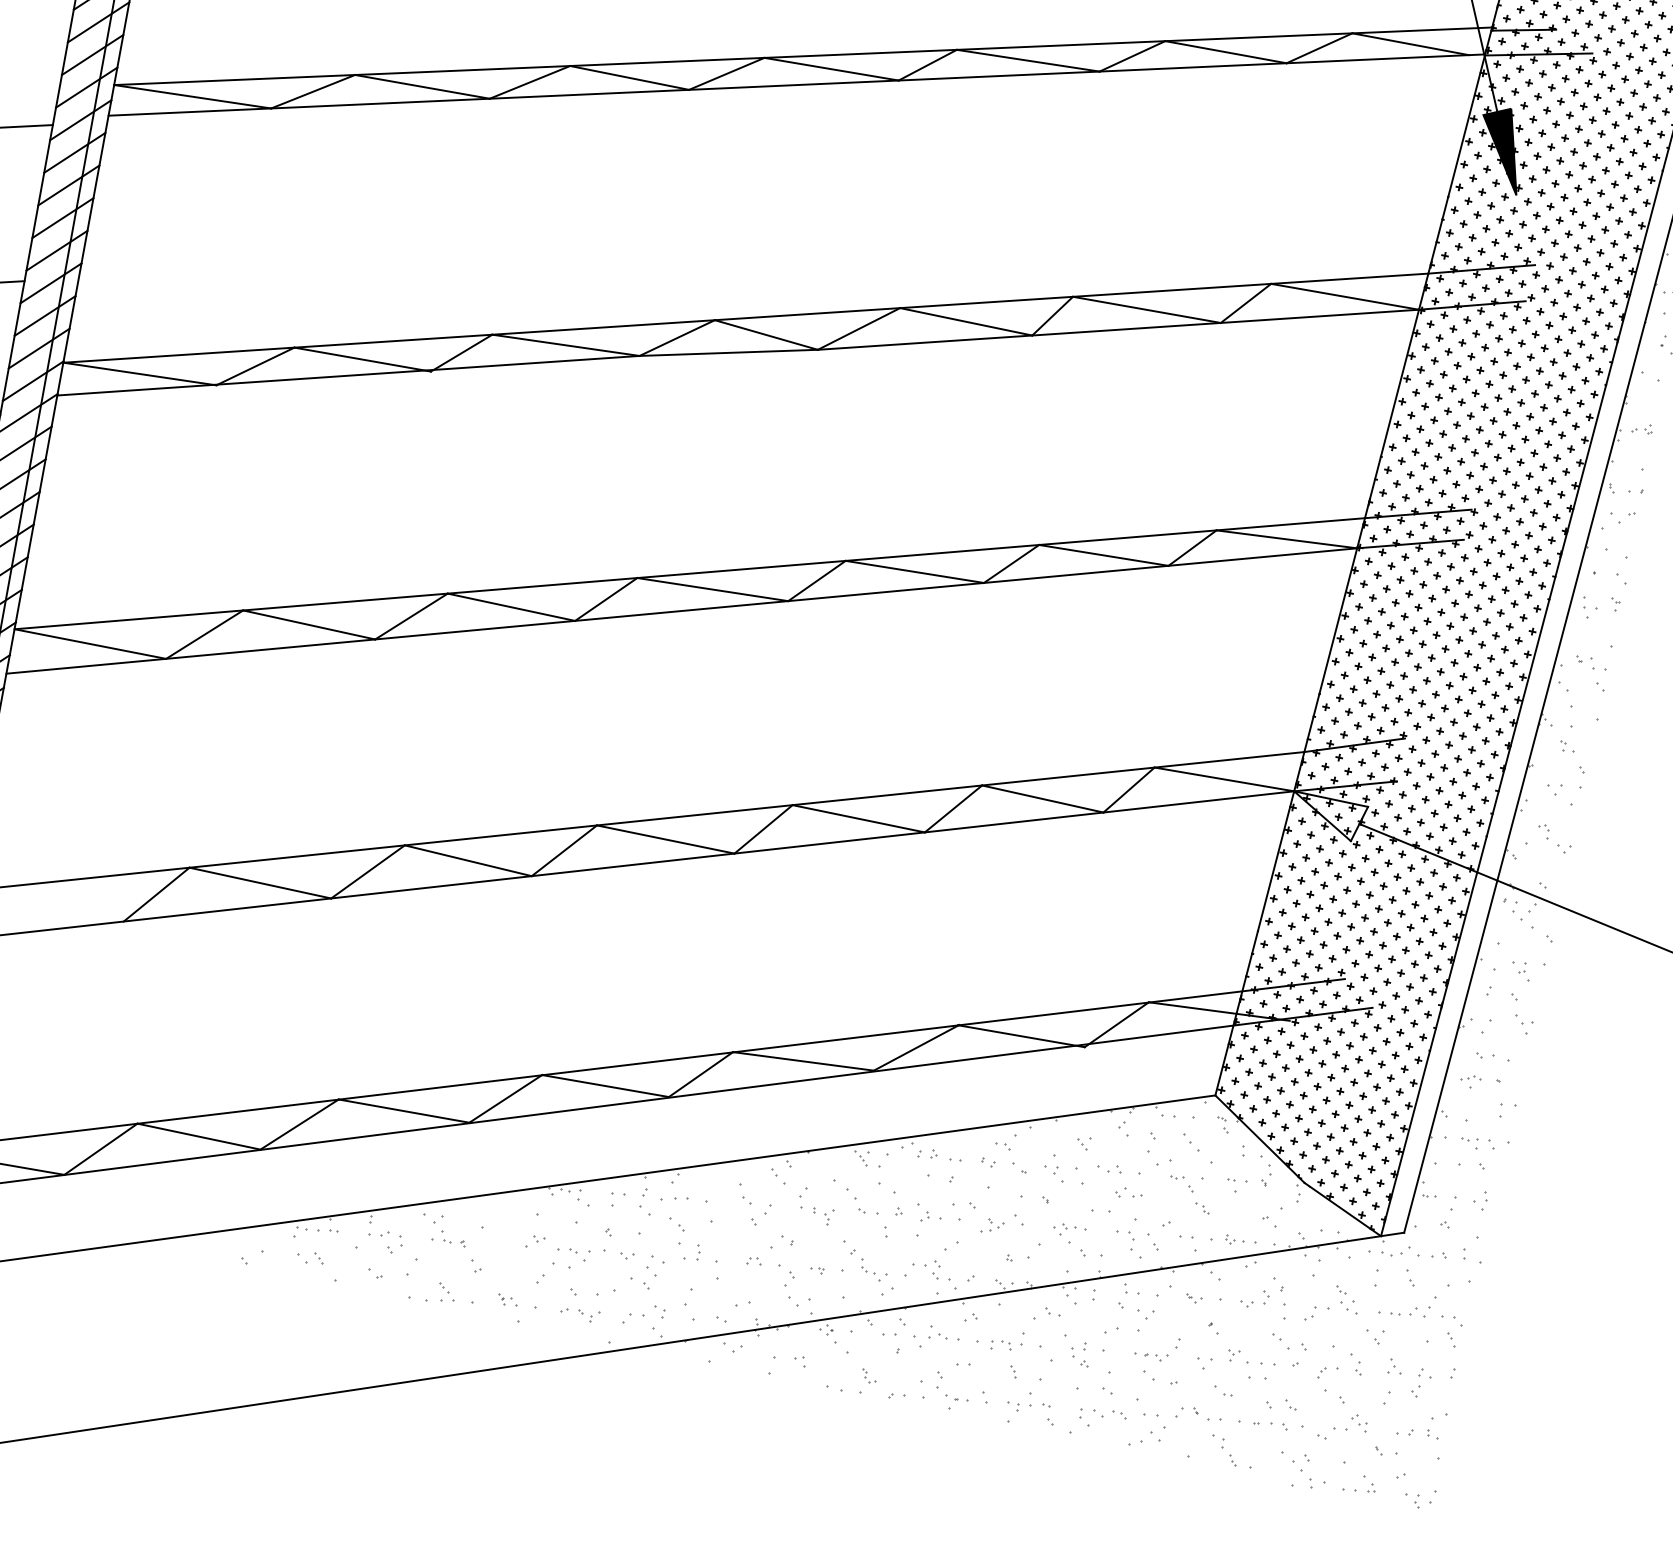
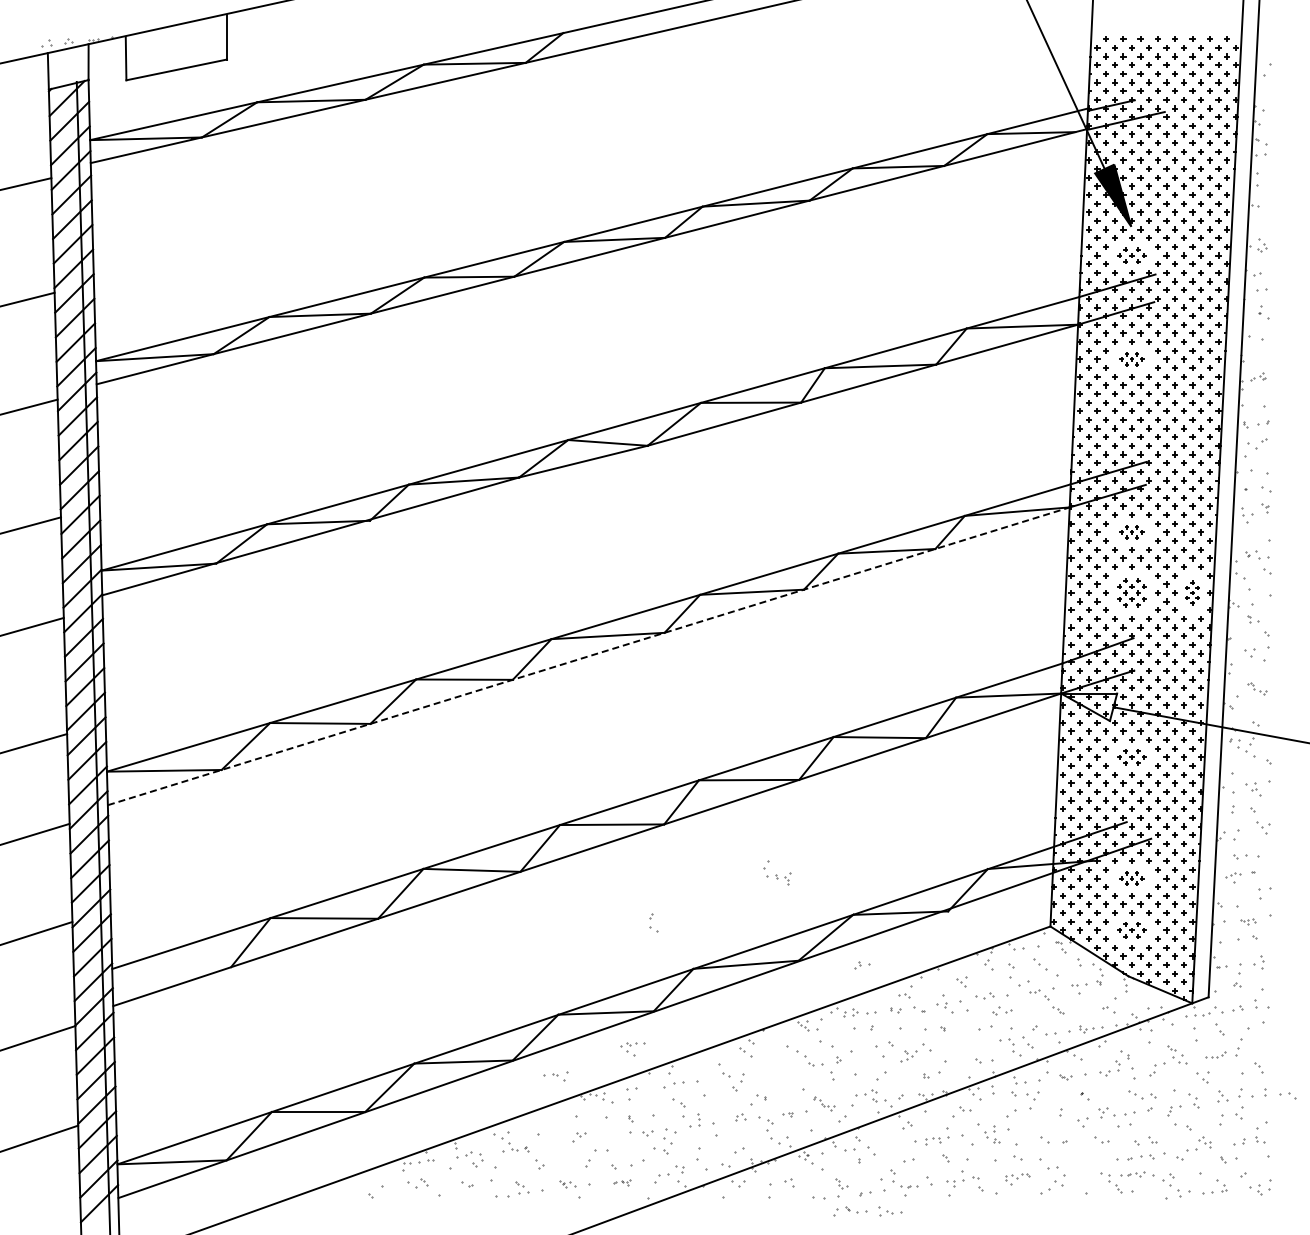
part: (1508, 233) -> (1131, 255), size x0.7
part: (1479, 370) -> (1131, 359), size x0.6
part: (1431, 598) -> (1131, 532), size x0.6
line: (682, 611) -> (589, 656), solid -> dashed
part: (1415, 677) -> (1131, 592), size x0.7
part: (1495, 694) -> (1192, 592), size x0.6
part: (1554, 839) -> (1257, 688), size x0.7
part: (1369, 895) -> (1131, 757), size x0.7
part: (1335, 1054) -> (1131, 878), size x0.6
part: (1321, 1123) -> (1131, 930), size x0.7
part: (1477, 1143) -> (1248, 921), size x0.6
part: (646, 1201) -> (653, 922), moved
part: (816, 1205) -> (777, 872), moved
part: (930, 1218) -> (862, 965), moved
part: (1067, 1233) -> (632, 1049), moved
part: (573, 1253) -> (555, 1076), moved
part: (868, 1266) -> (824, 1103), size x0.7
part: (1397, 1310) -> (1215, 1054), size x0.7
part: (580, 1314) -> (622, 1182), size x0.6
part: (1451, 1320) -> (1287, 1095), moved
part: (944, 1335) -> (890, 1211), moved
part: (1150, 1355) -> (1132, 1174), moved
part: (1421, 1384) -> (1244, 1104), size x1.4
part: (1198, 1415) -> (850, 1211), moved
part: (1101, 1418) -> (1017, 1178), size x0.7

